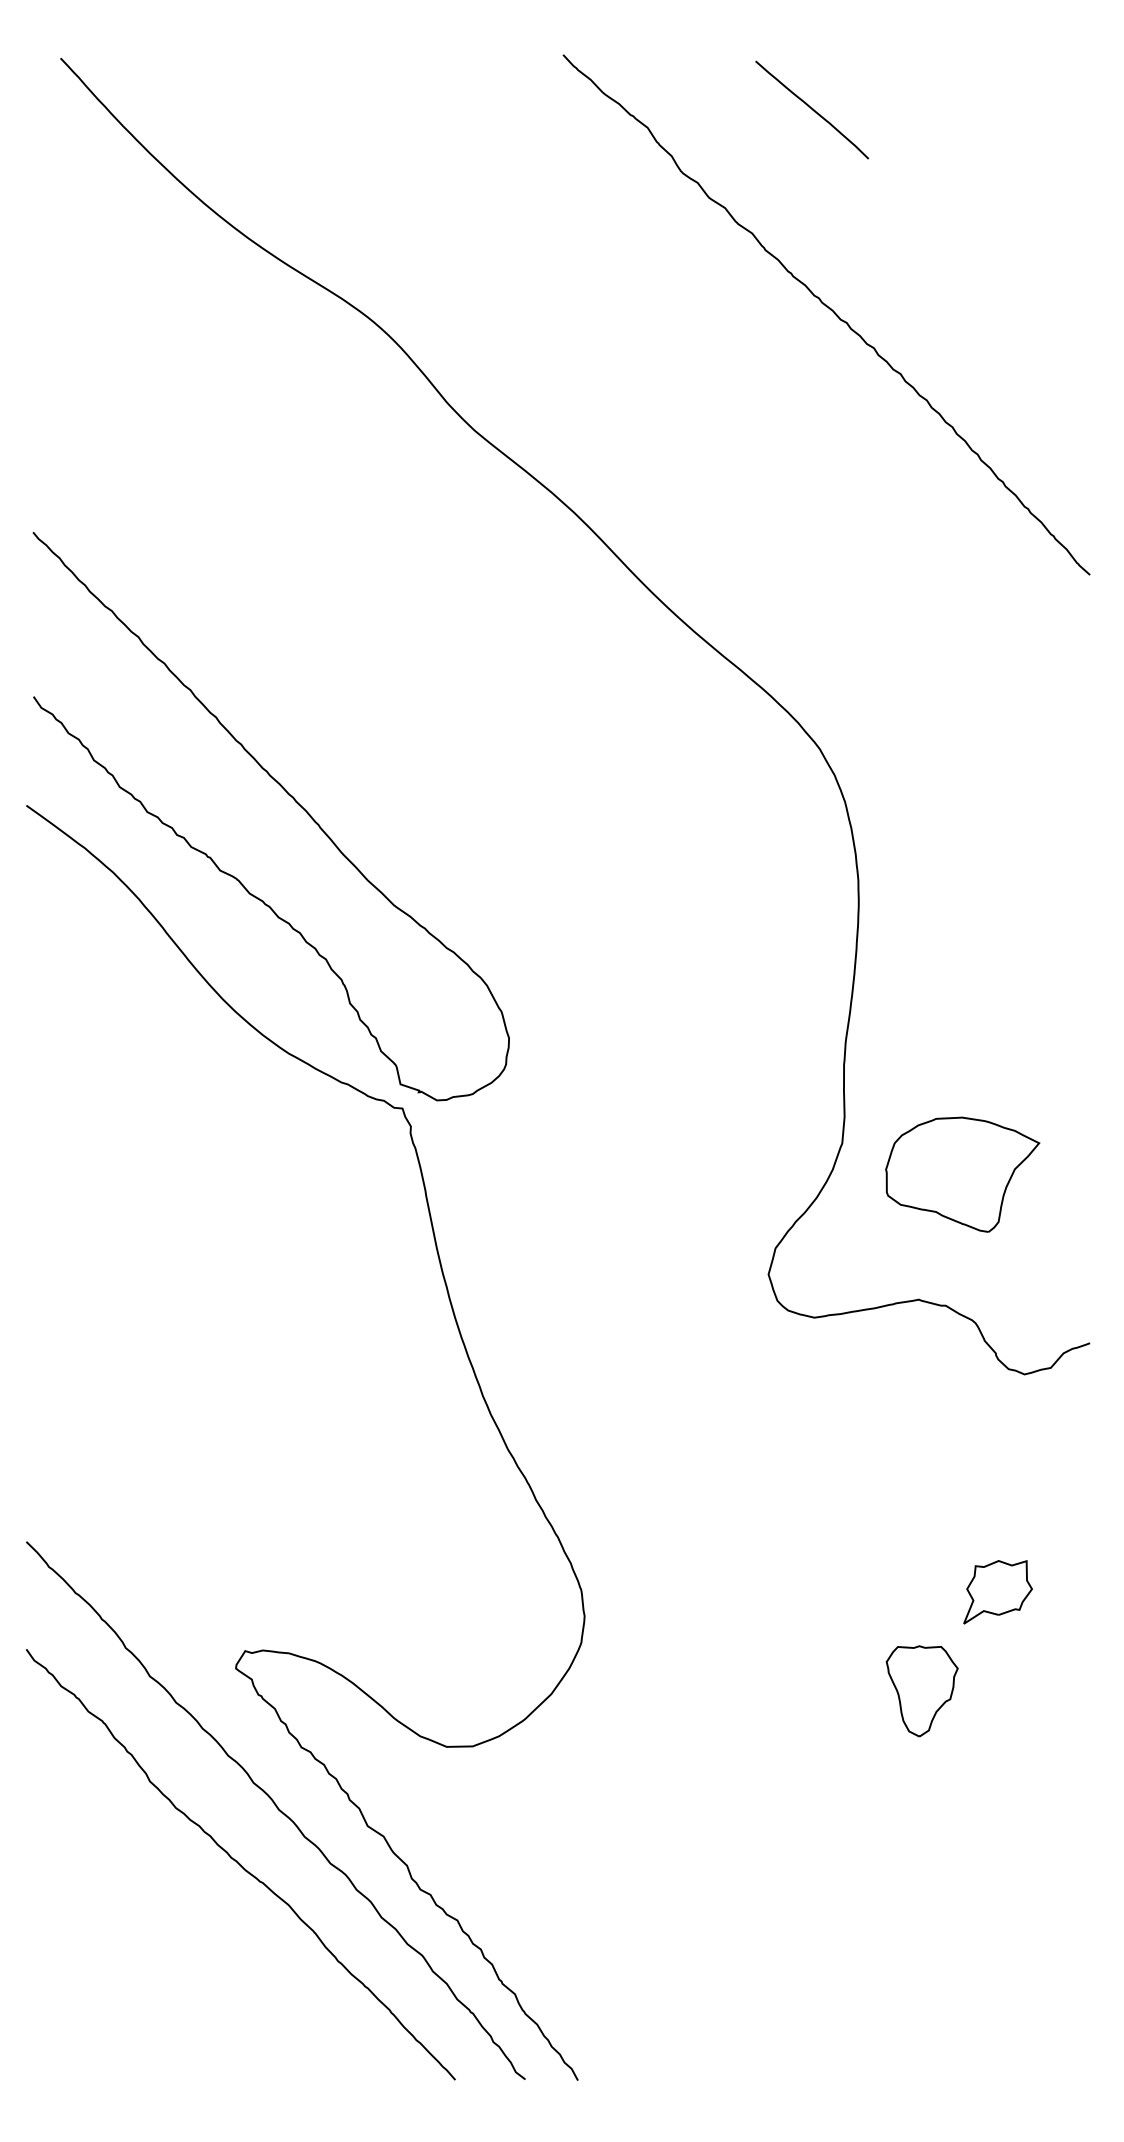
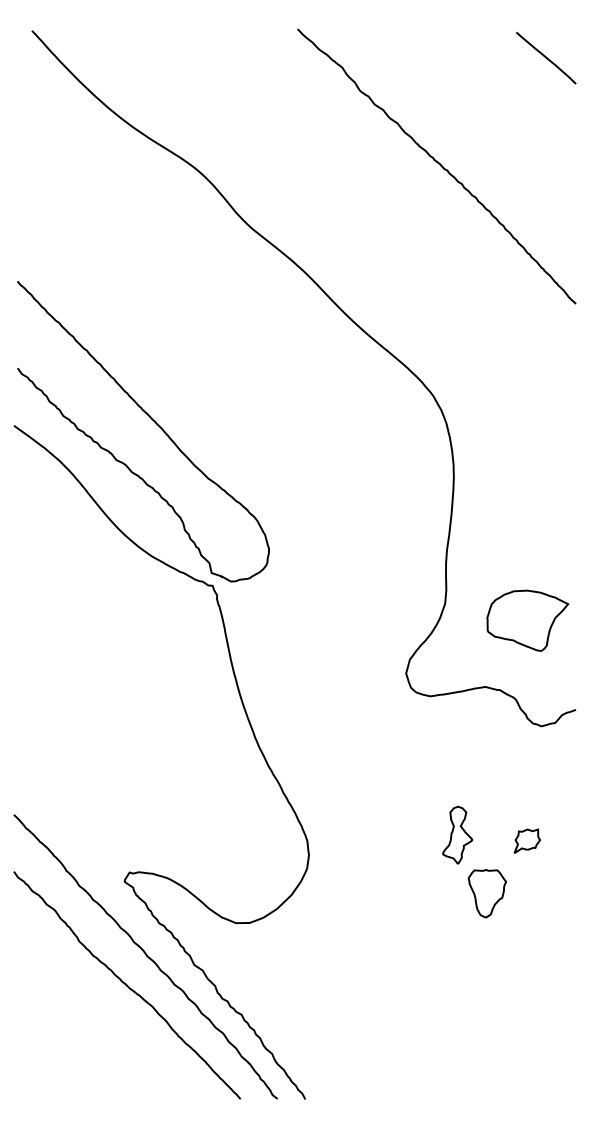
line: (812, 110) -> (546, 58), moved
part: (962, 1174) -> (527, 620), moved
part: (865, 1579) -> (457, 834), added
part: (996, 1590) -> (526, 840), size x0.71

